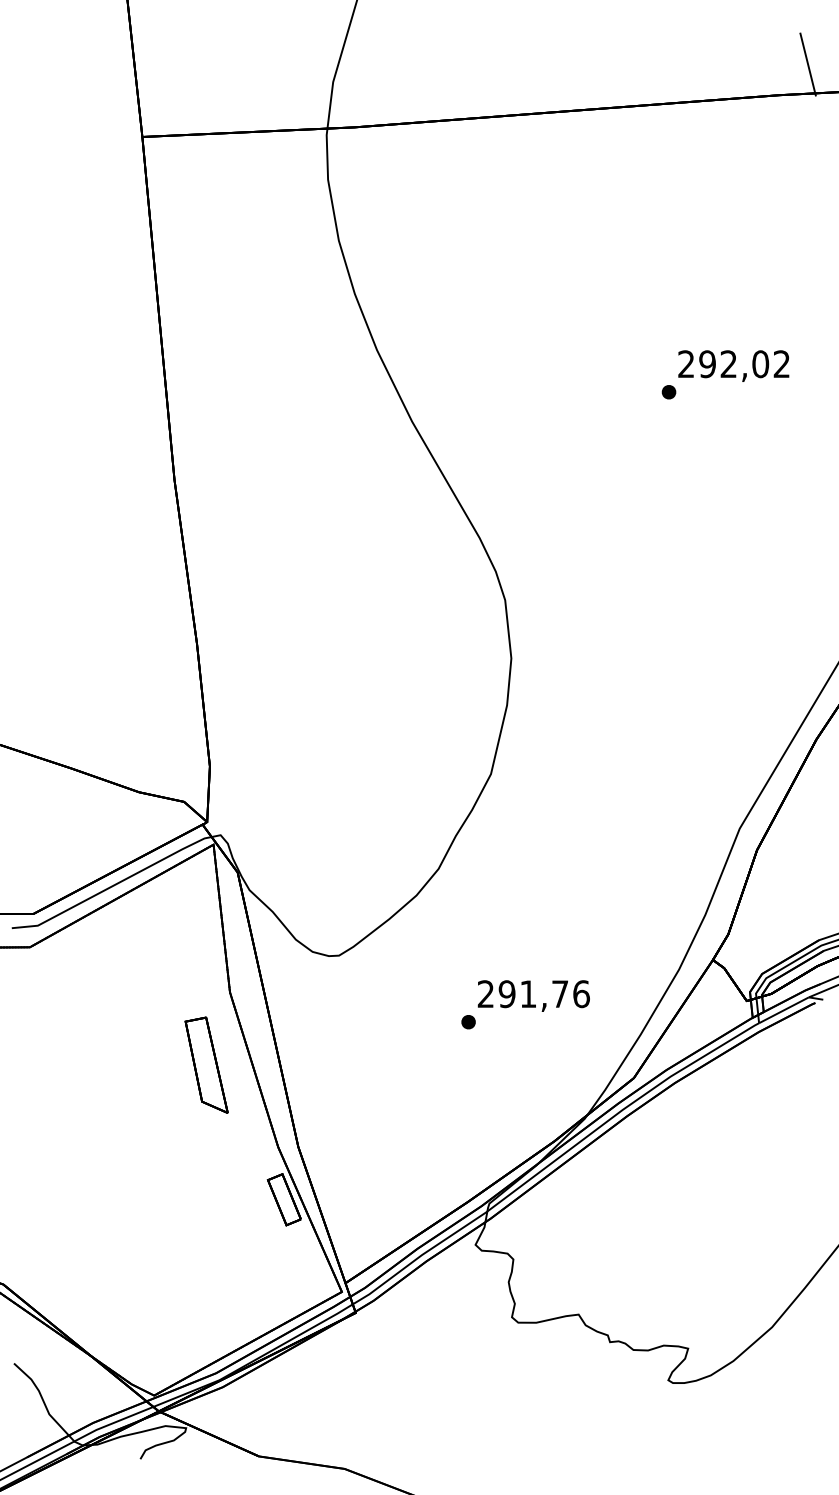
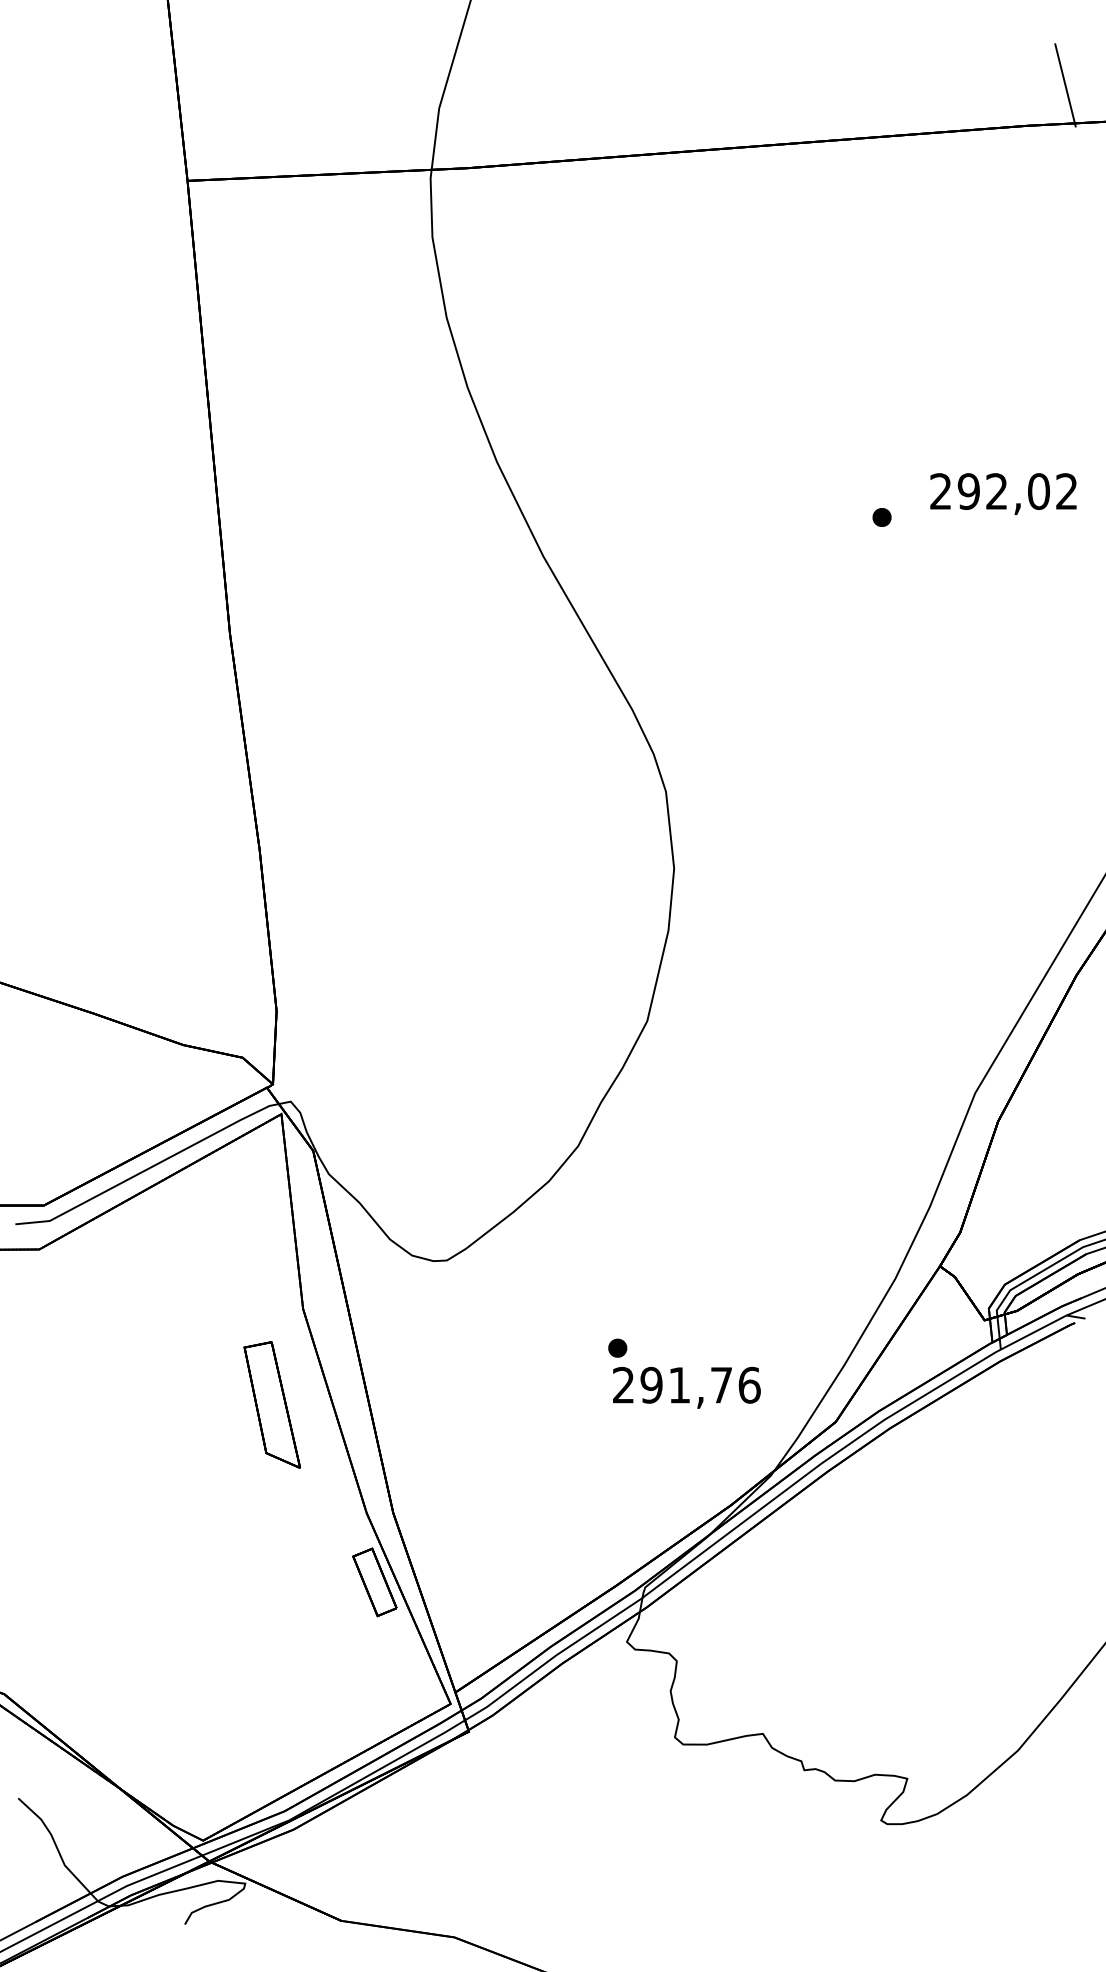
text: (733, 365) -> (1003, 493), moved
text: (533, 995) -> (686, 1387), moved

